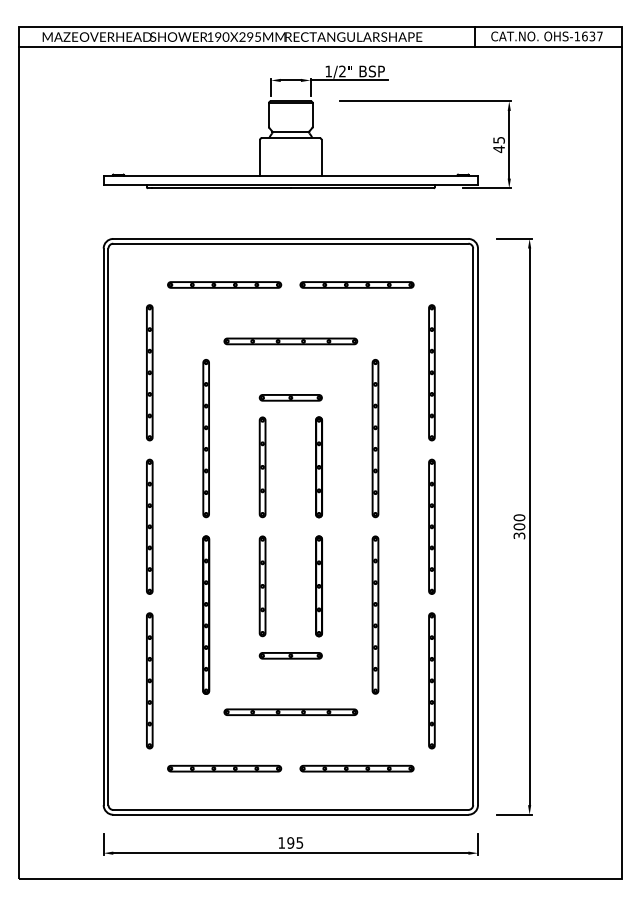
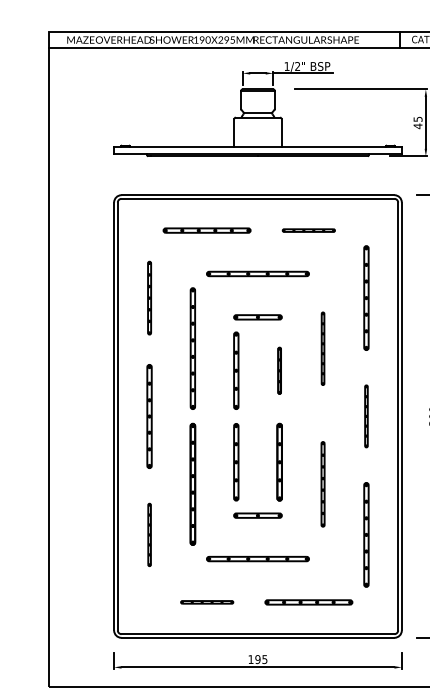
part: (356, 284) -> (308, 230), size x0.6
part: (149, 372) -> (149, 297), size x0.7
part: (375, 438) -> (323, 348), size x0.6
part: (318, 467) -> (279, 370), size x0.6
part: (431, 526) -> (366, 416), size x0.6
part: (375, 614) -> (323, 483), size x0.7
part: (149, 680) -> (149, 534), size x0.6
part: (224, 768) -> (206, 602), size x0.6

